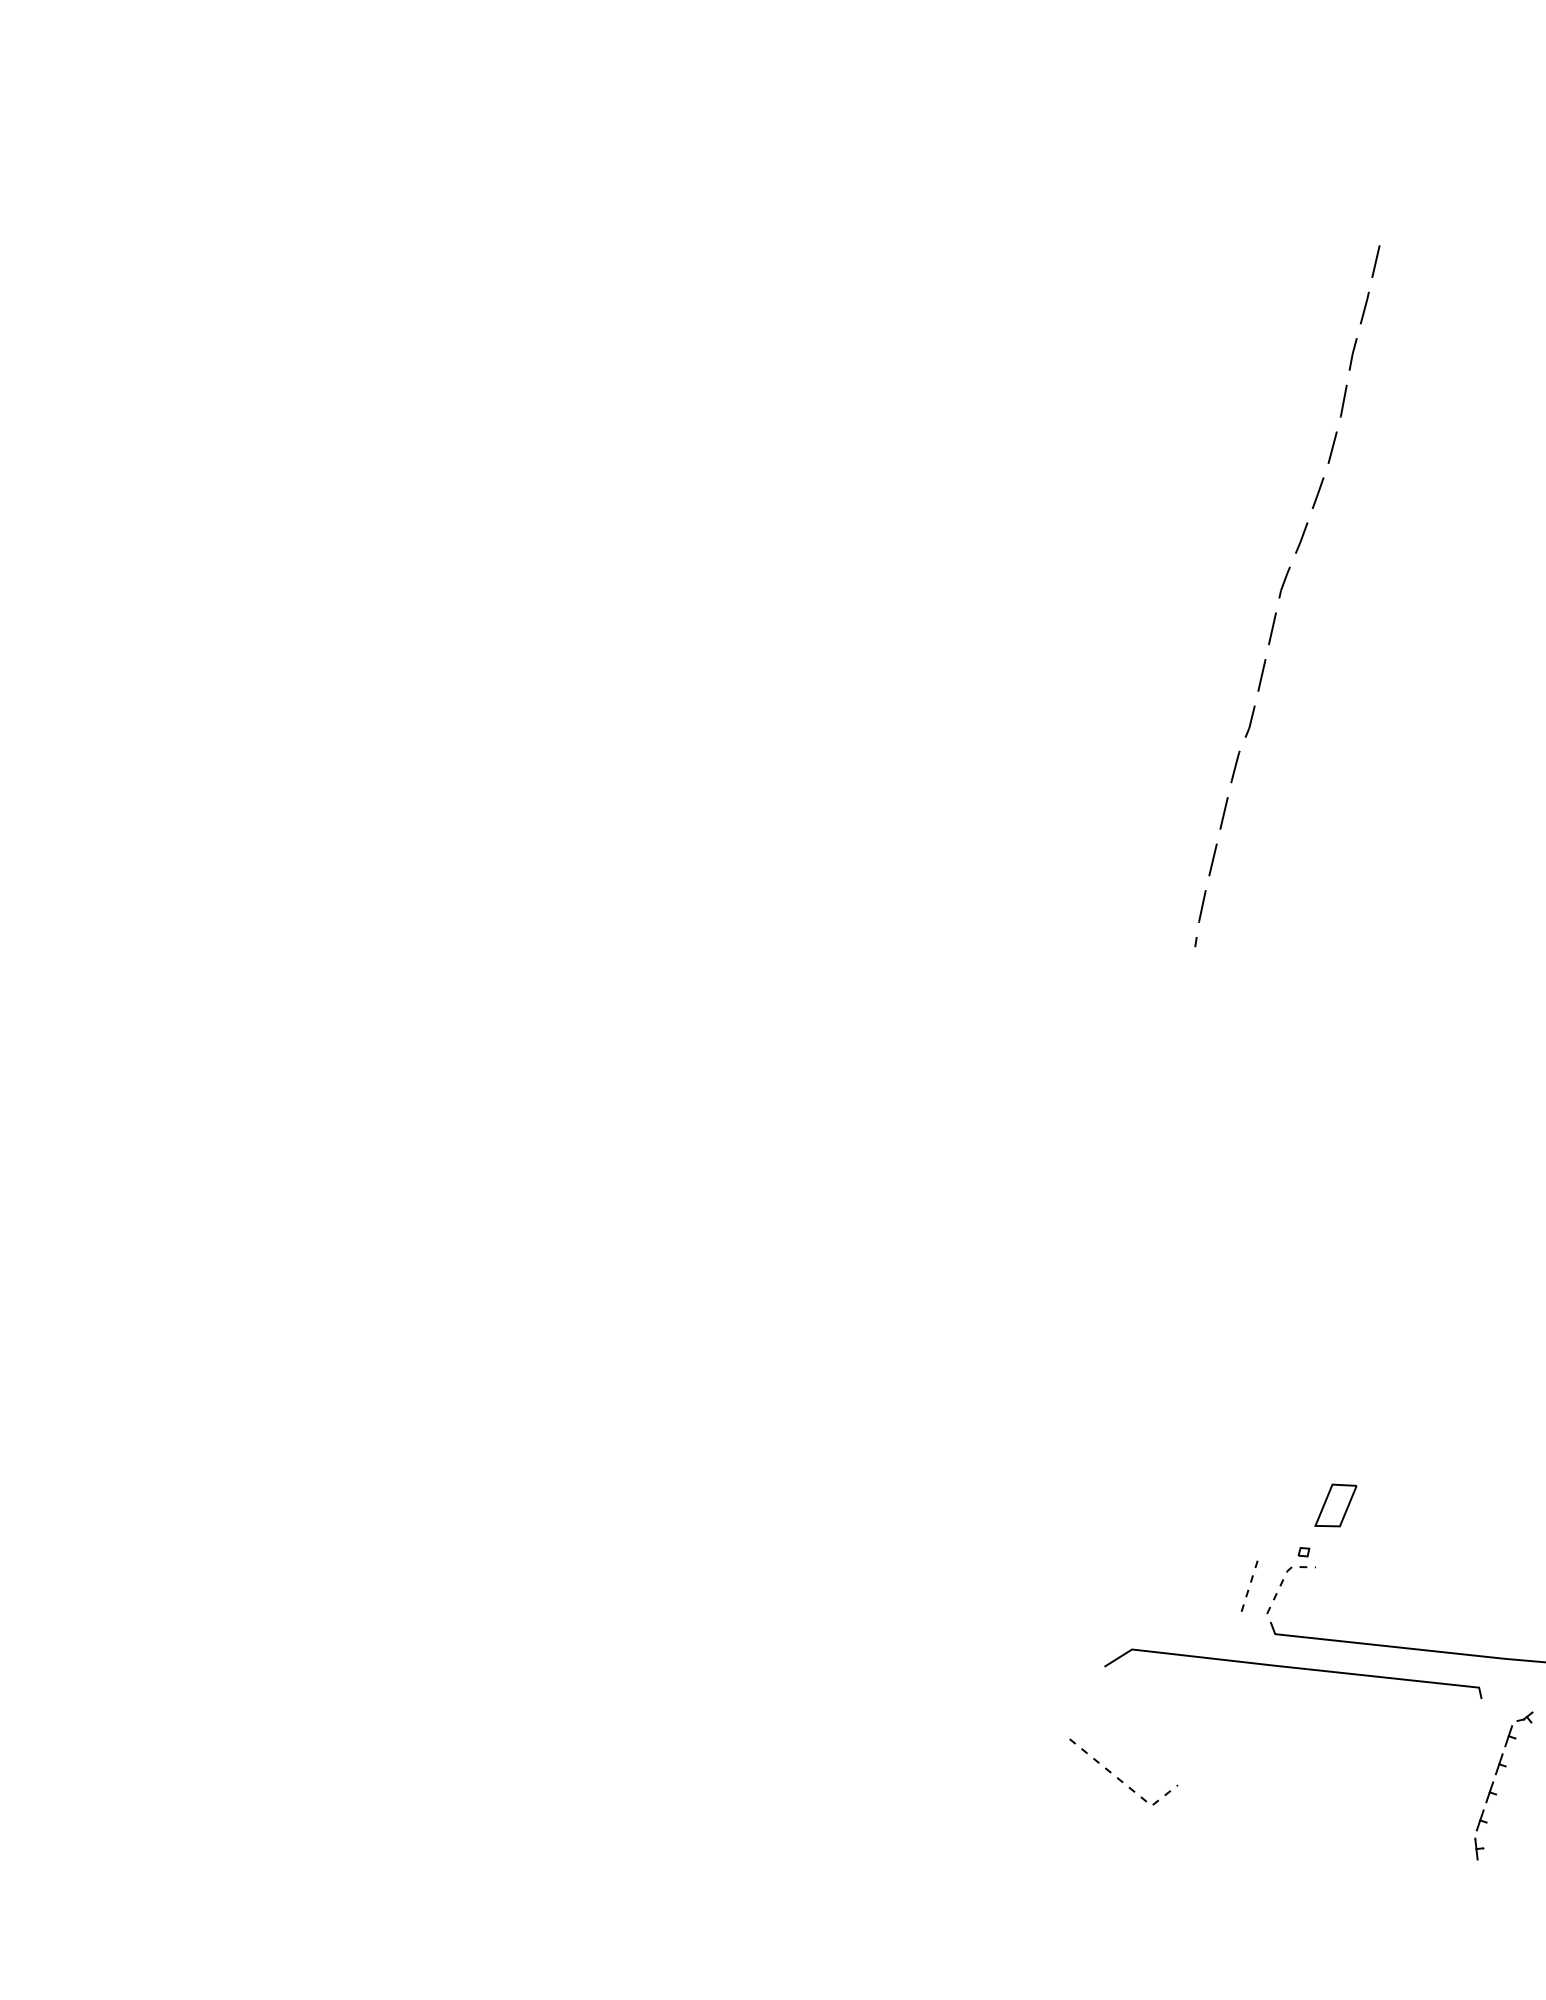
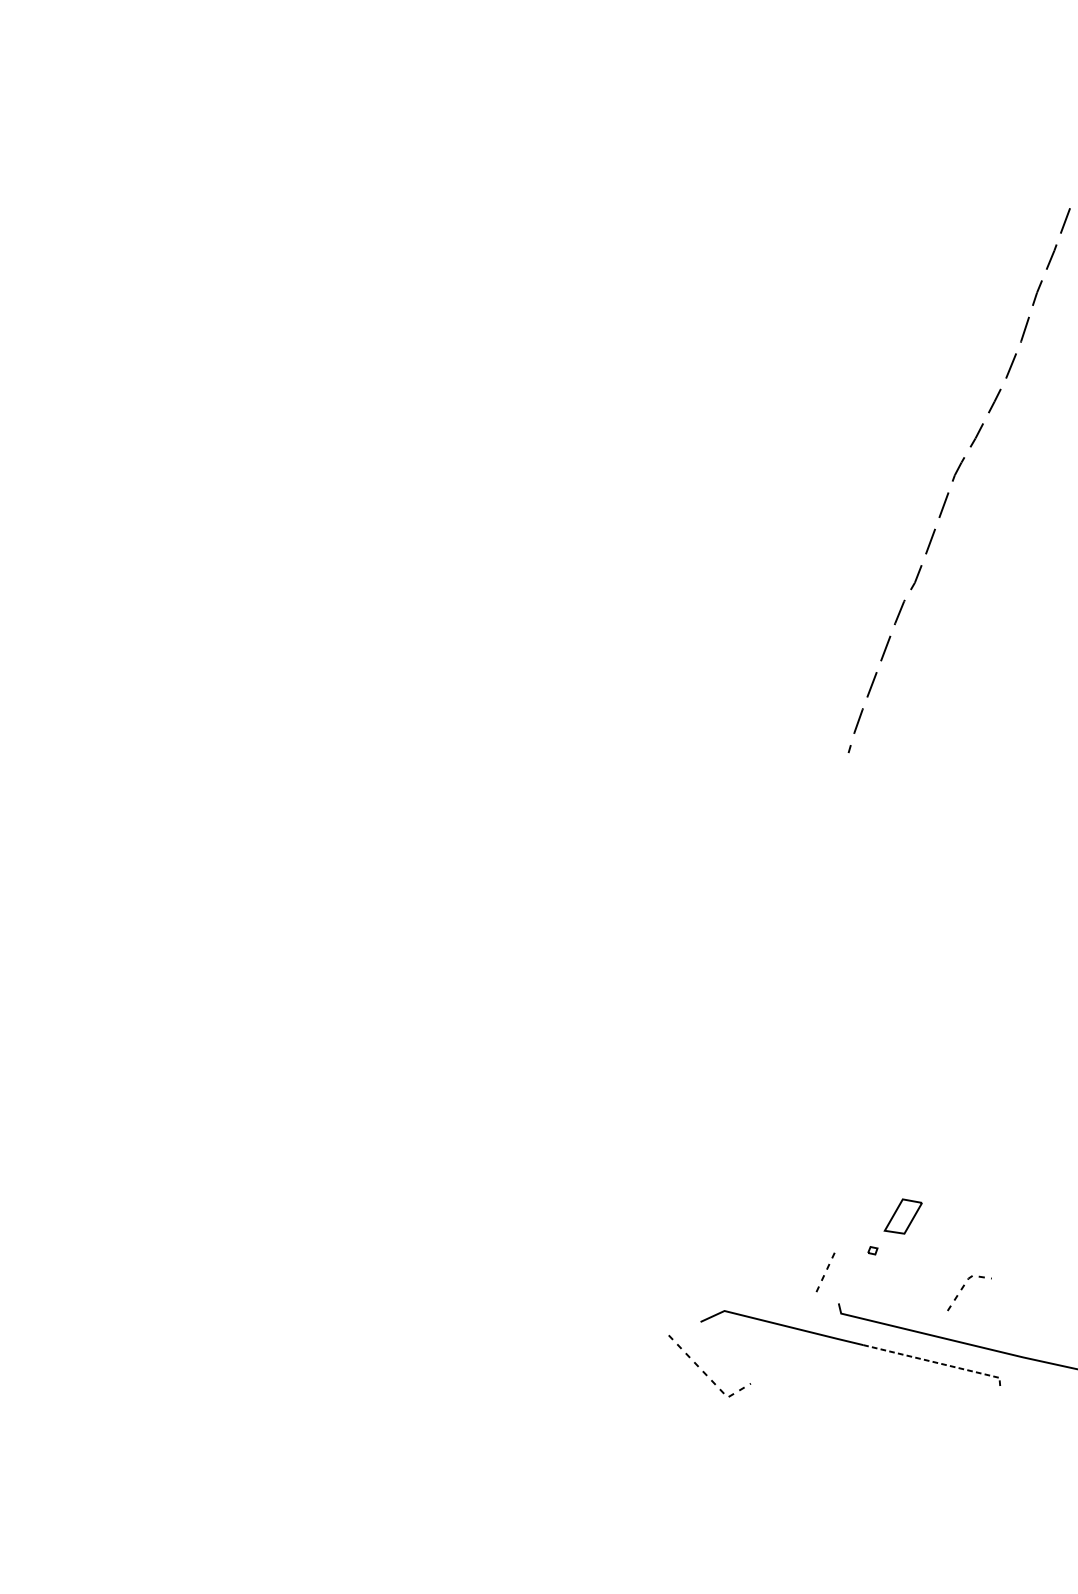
part: (1281, 1586) -> (962, 1290), moved
line: (1399, 1679) -> (936, 1363), solid -> dashed
part: (1118, 1777) -> (703, 1371), moved
part: (1494, 1782) -> (1001, 1455), removed

